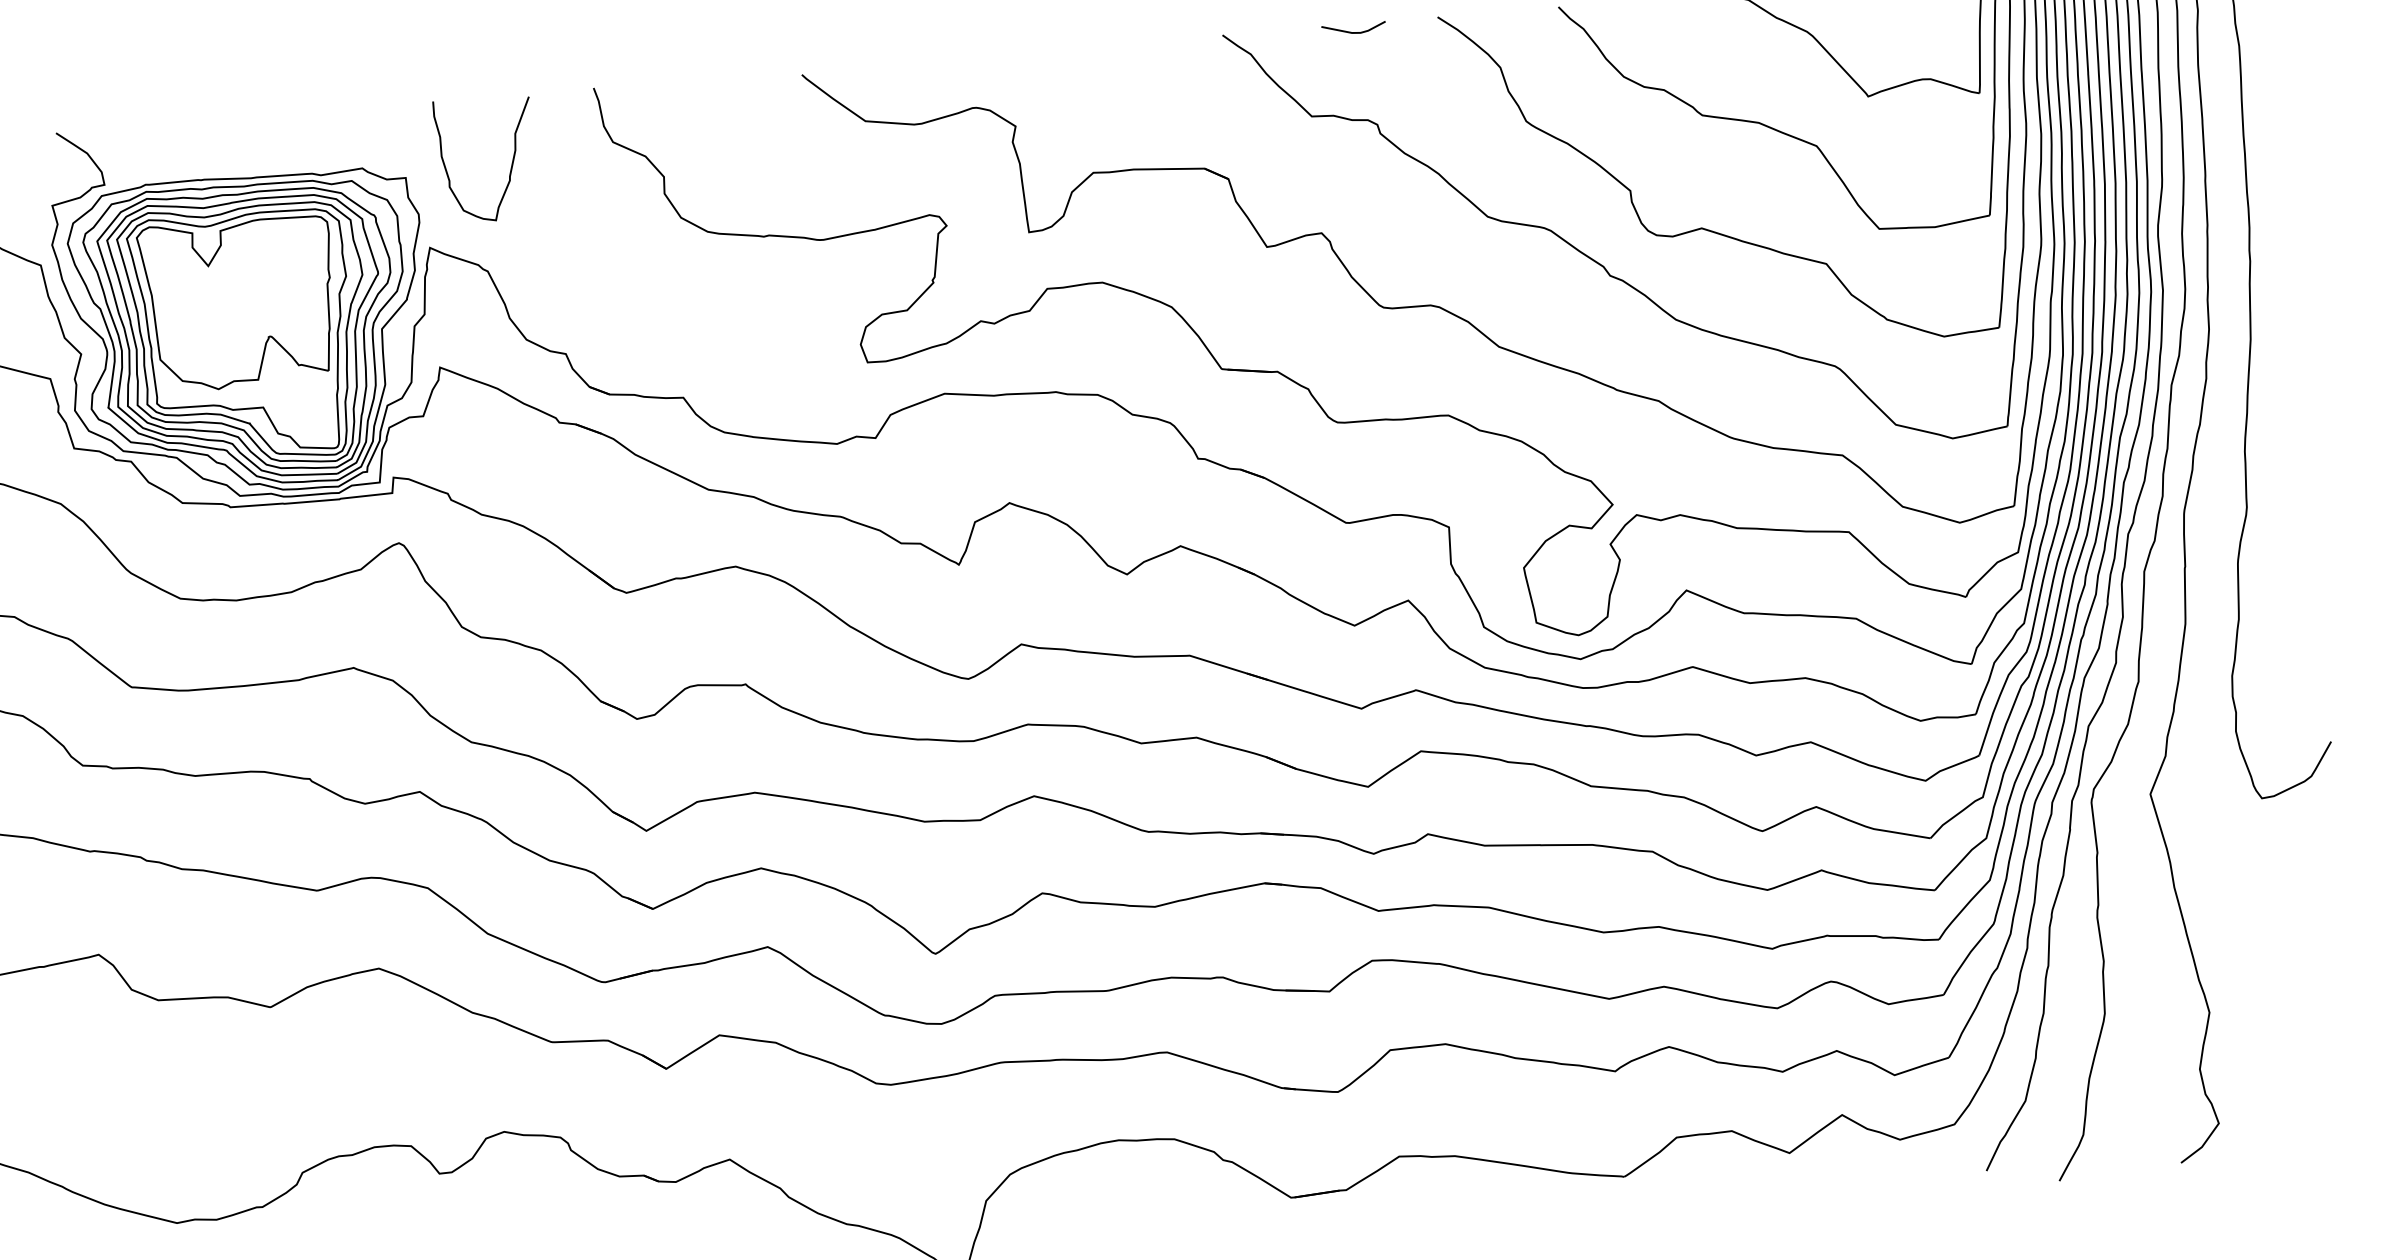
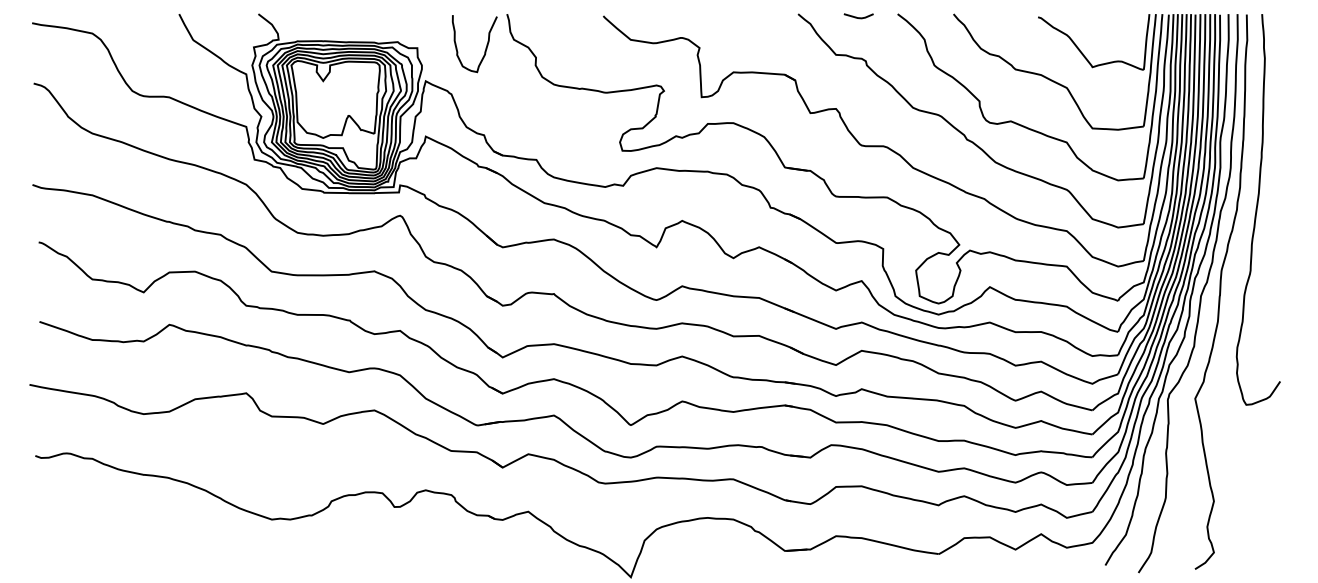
curve: (509, 165) -> (485, 47), moved

